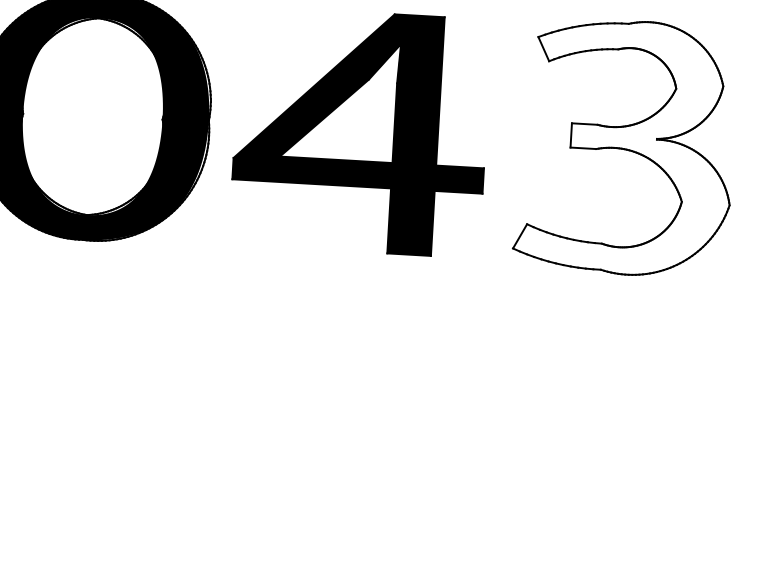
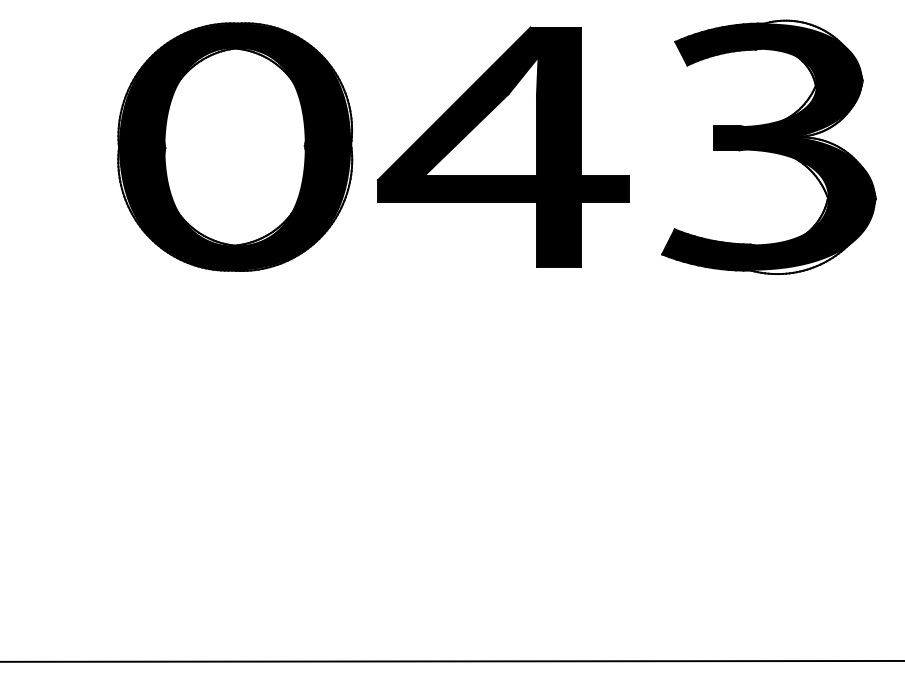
fill: (625, 146) -> (768, 146), added

